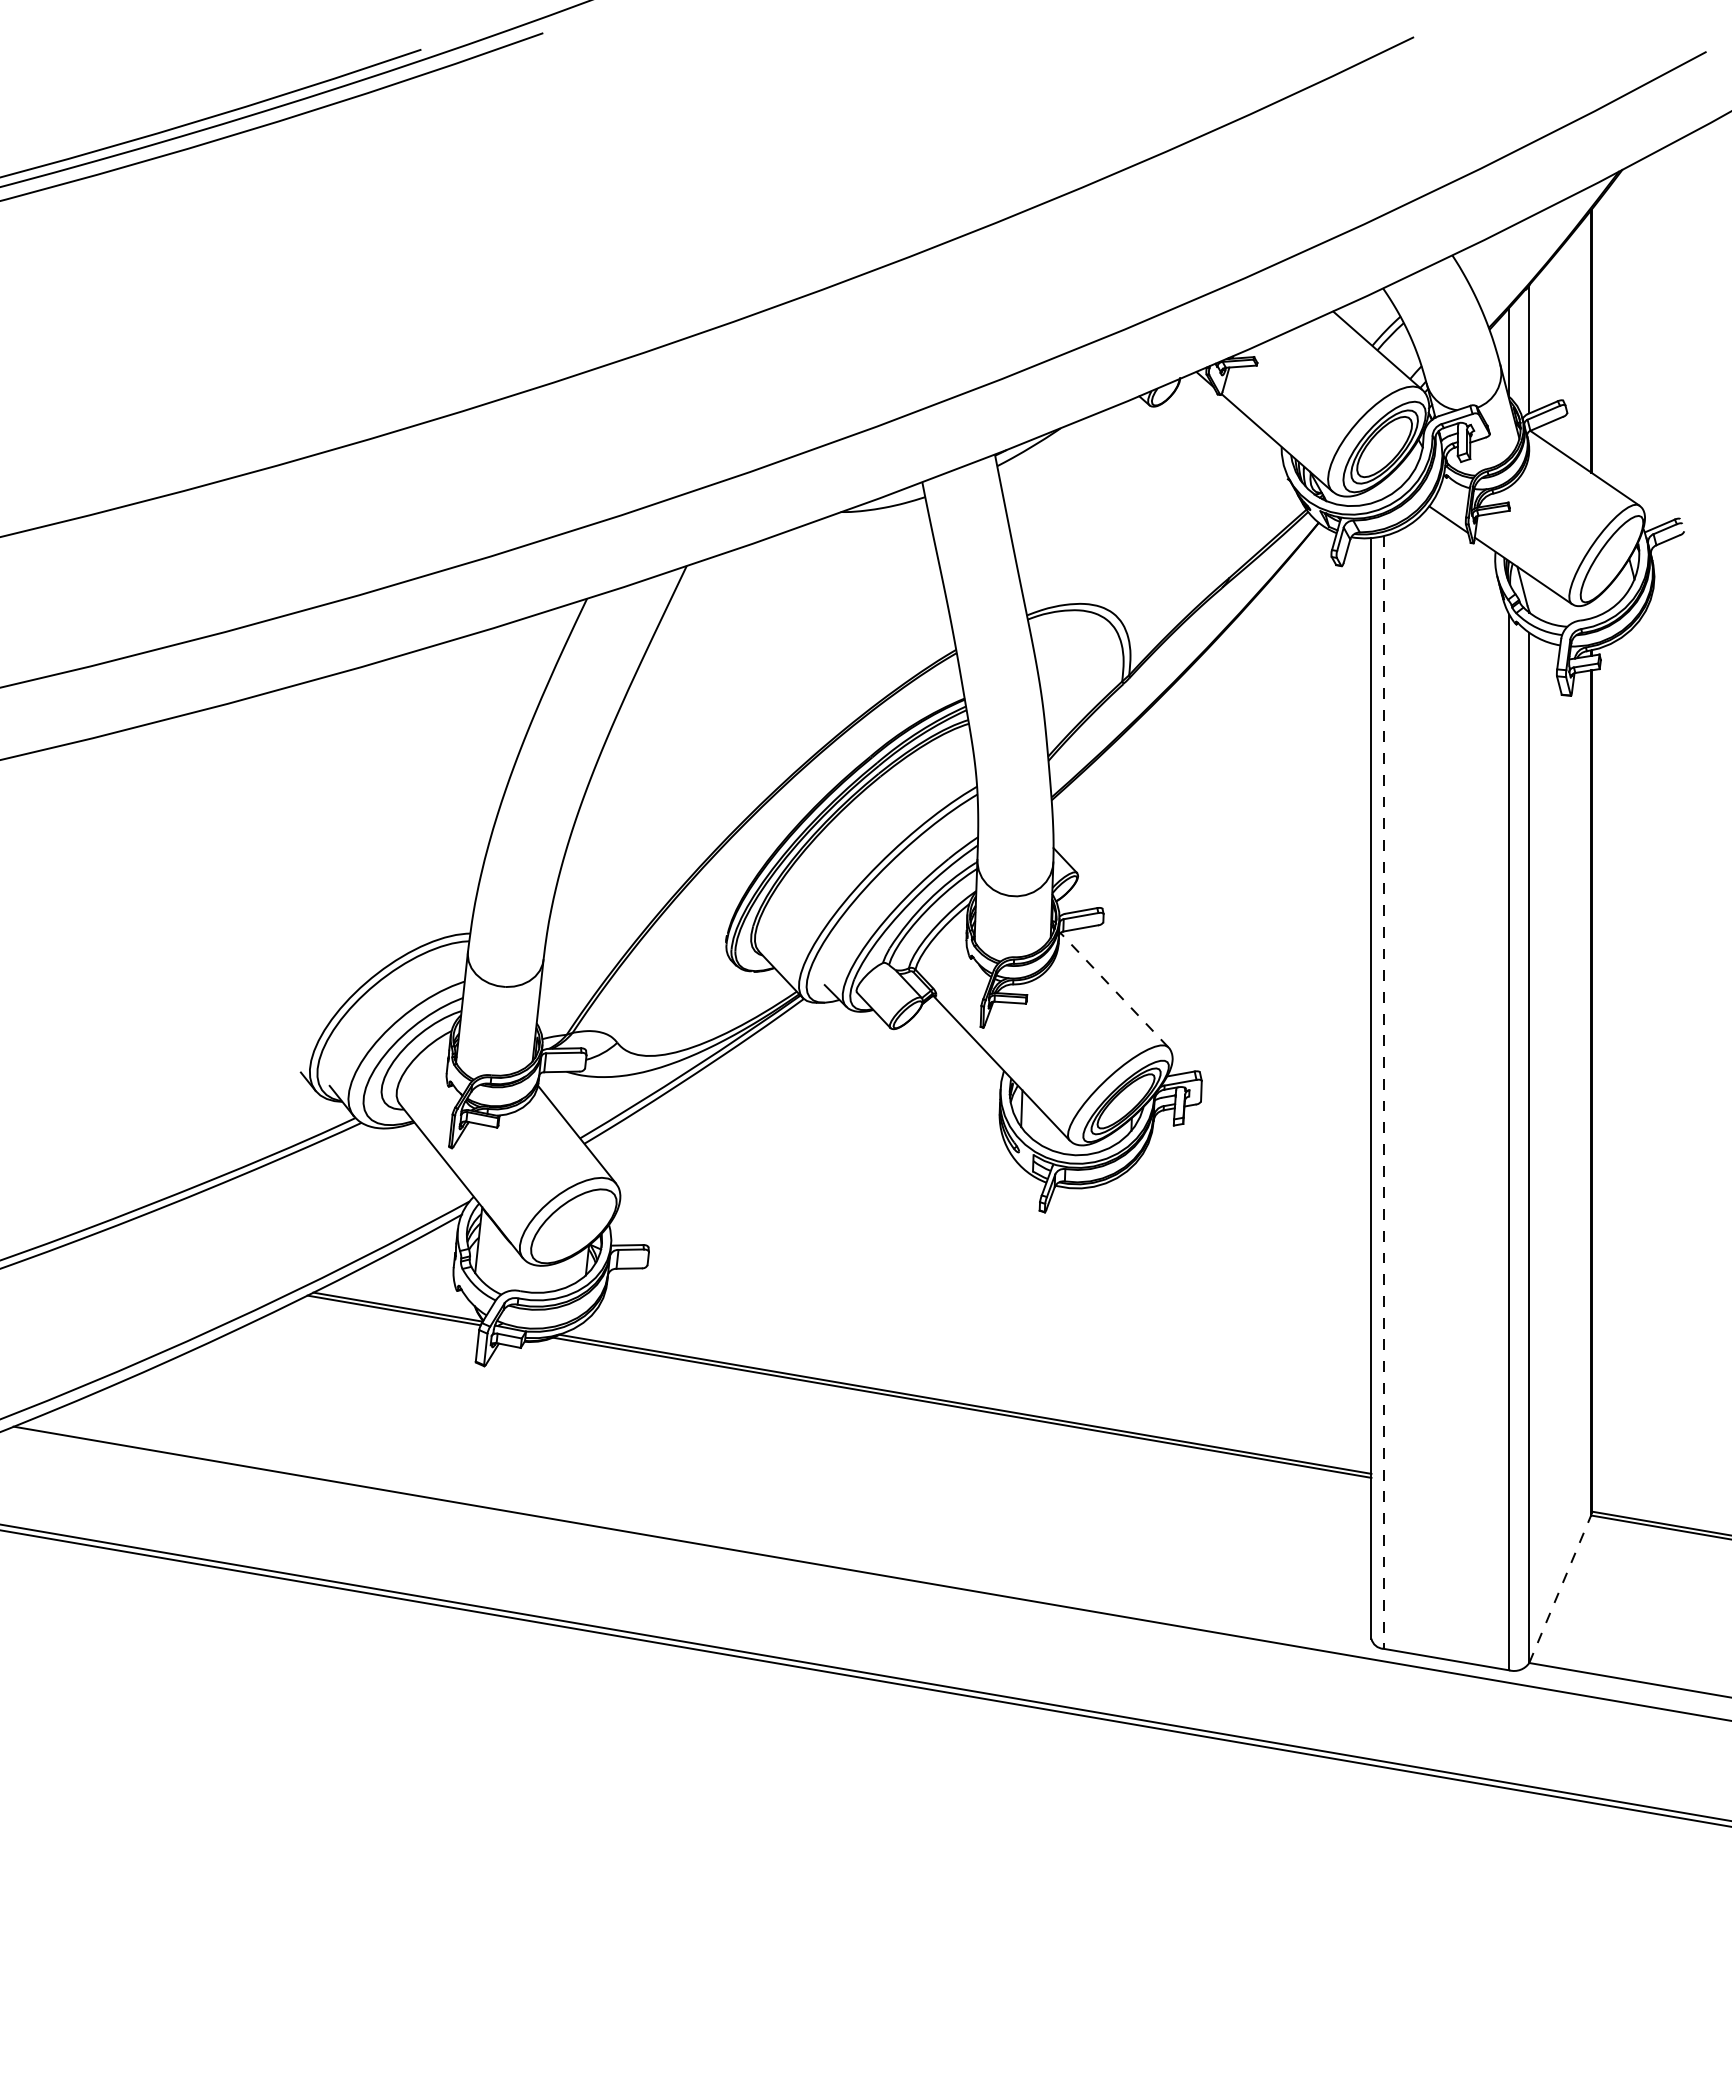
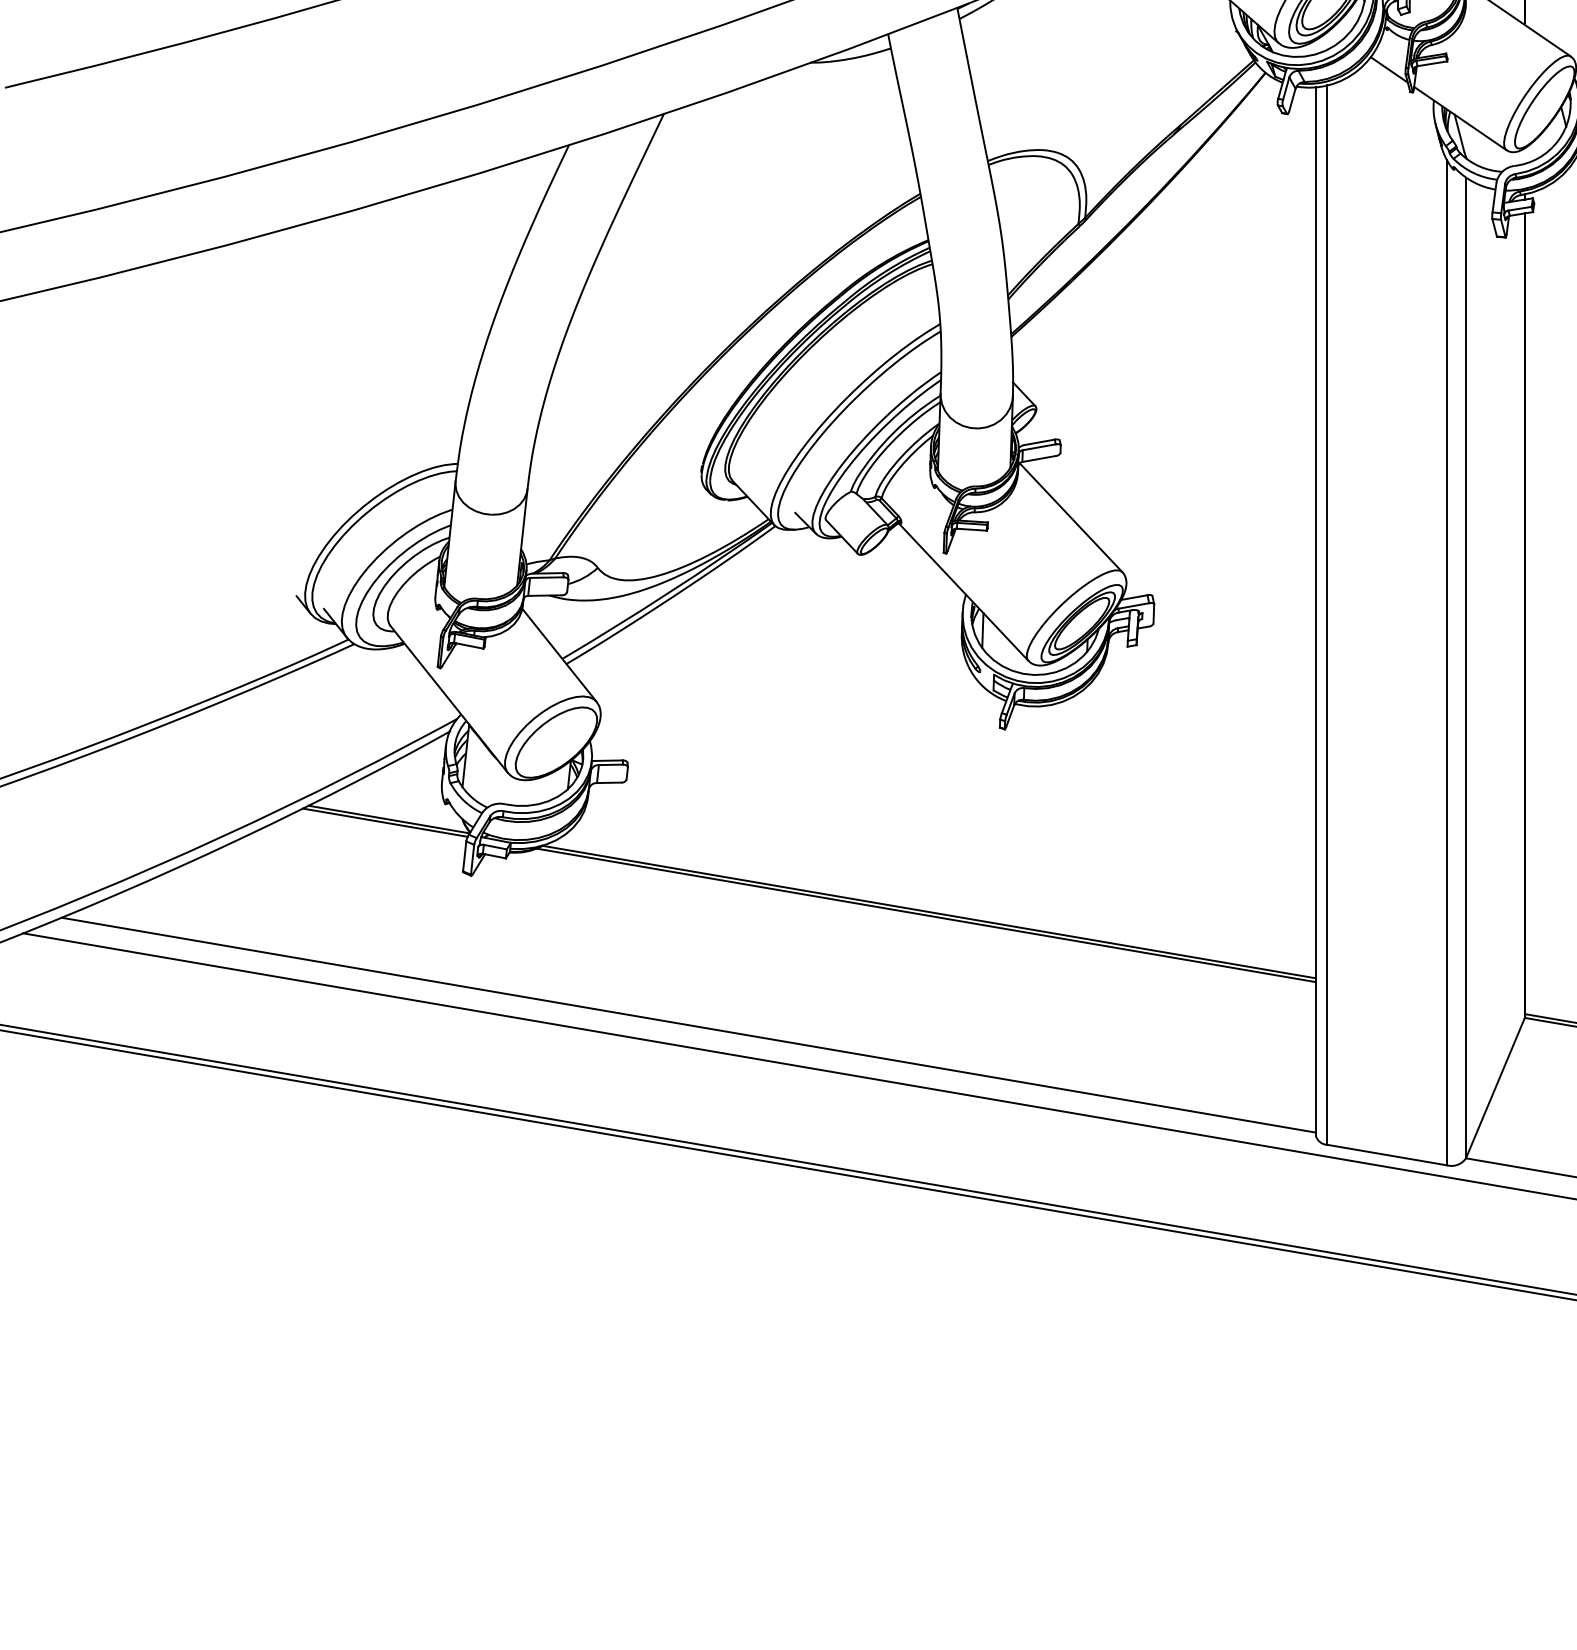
line: (1114, 990) -> (1071, 518), dashed -> solid
line: (1383, 1092) -> (1327, 615), dashed -> solid
line: (712, 1522) -> (688, 1024), added
line: (1560, 1589) -> (1495, 1088), dashed -> solid

